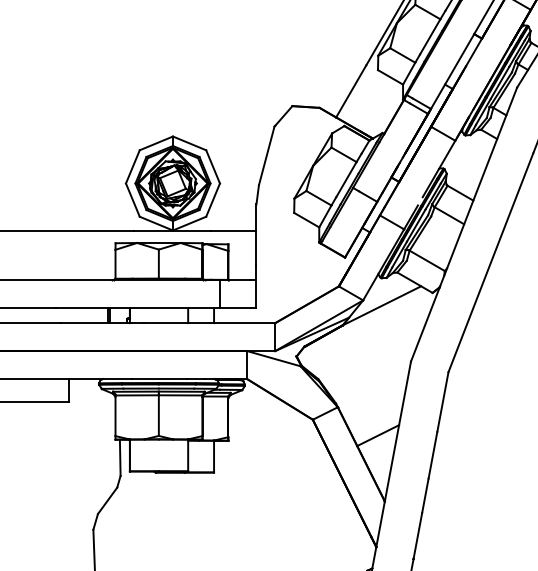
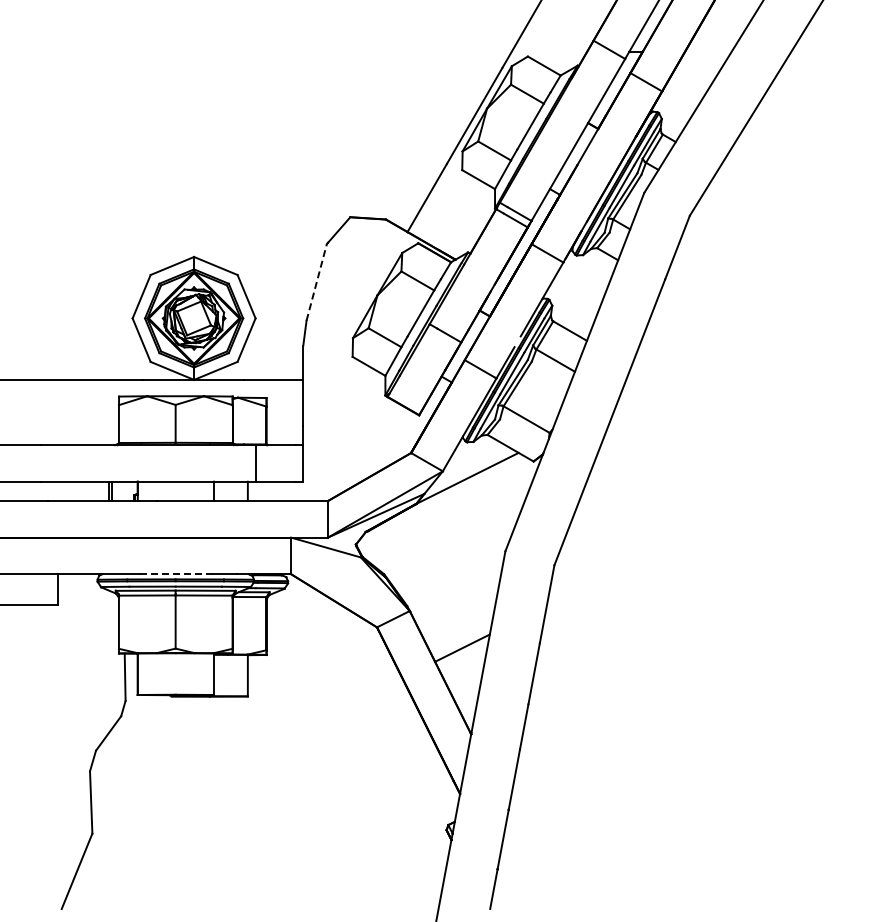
line: (266, 156) -> (316, 282), solid -> dashed
line: (158, 379) -> (175, 574), solid -> dashed

